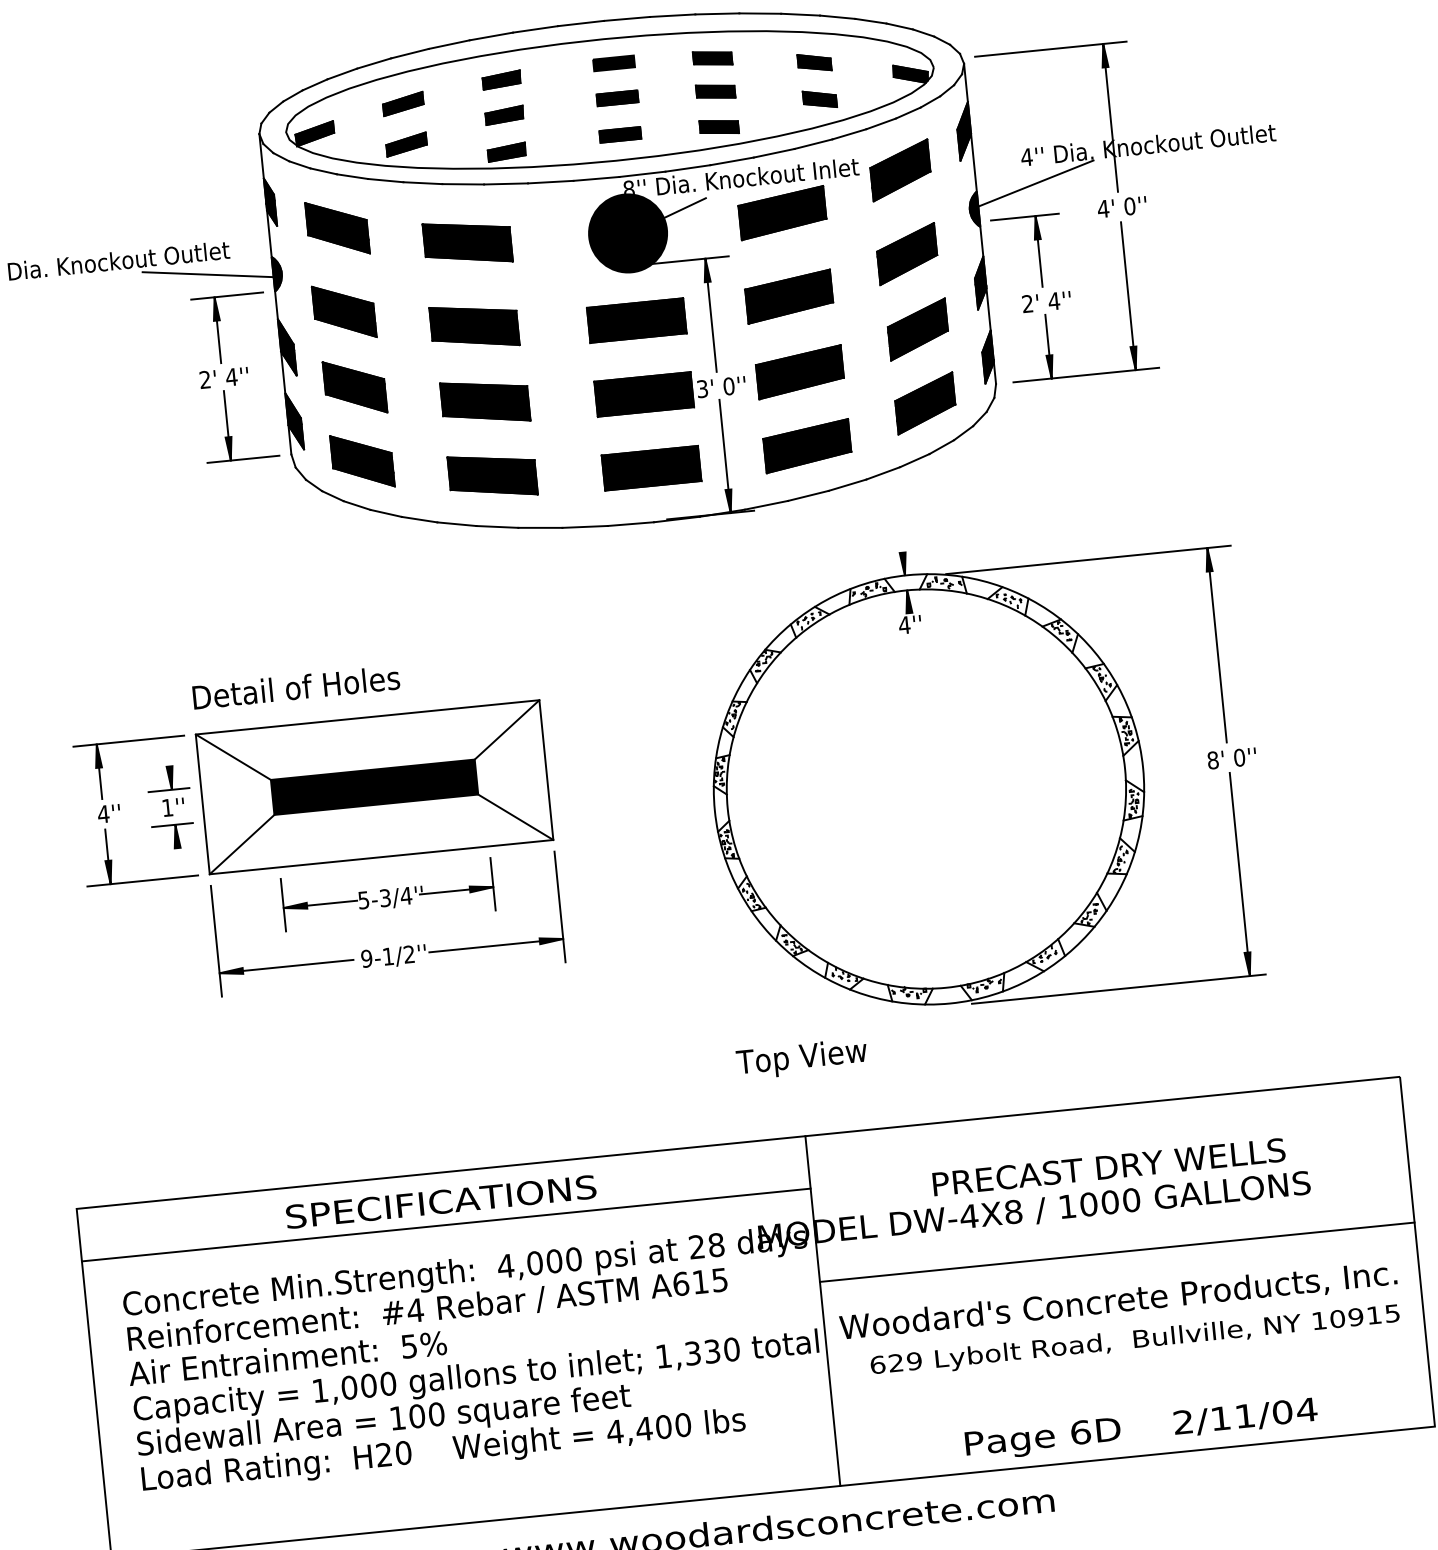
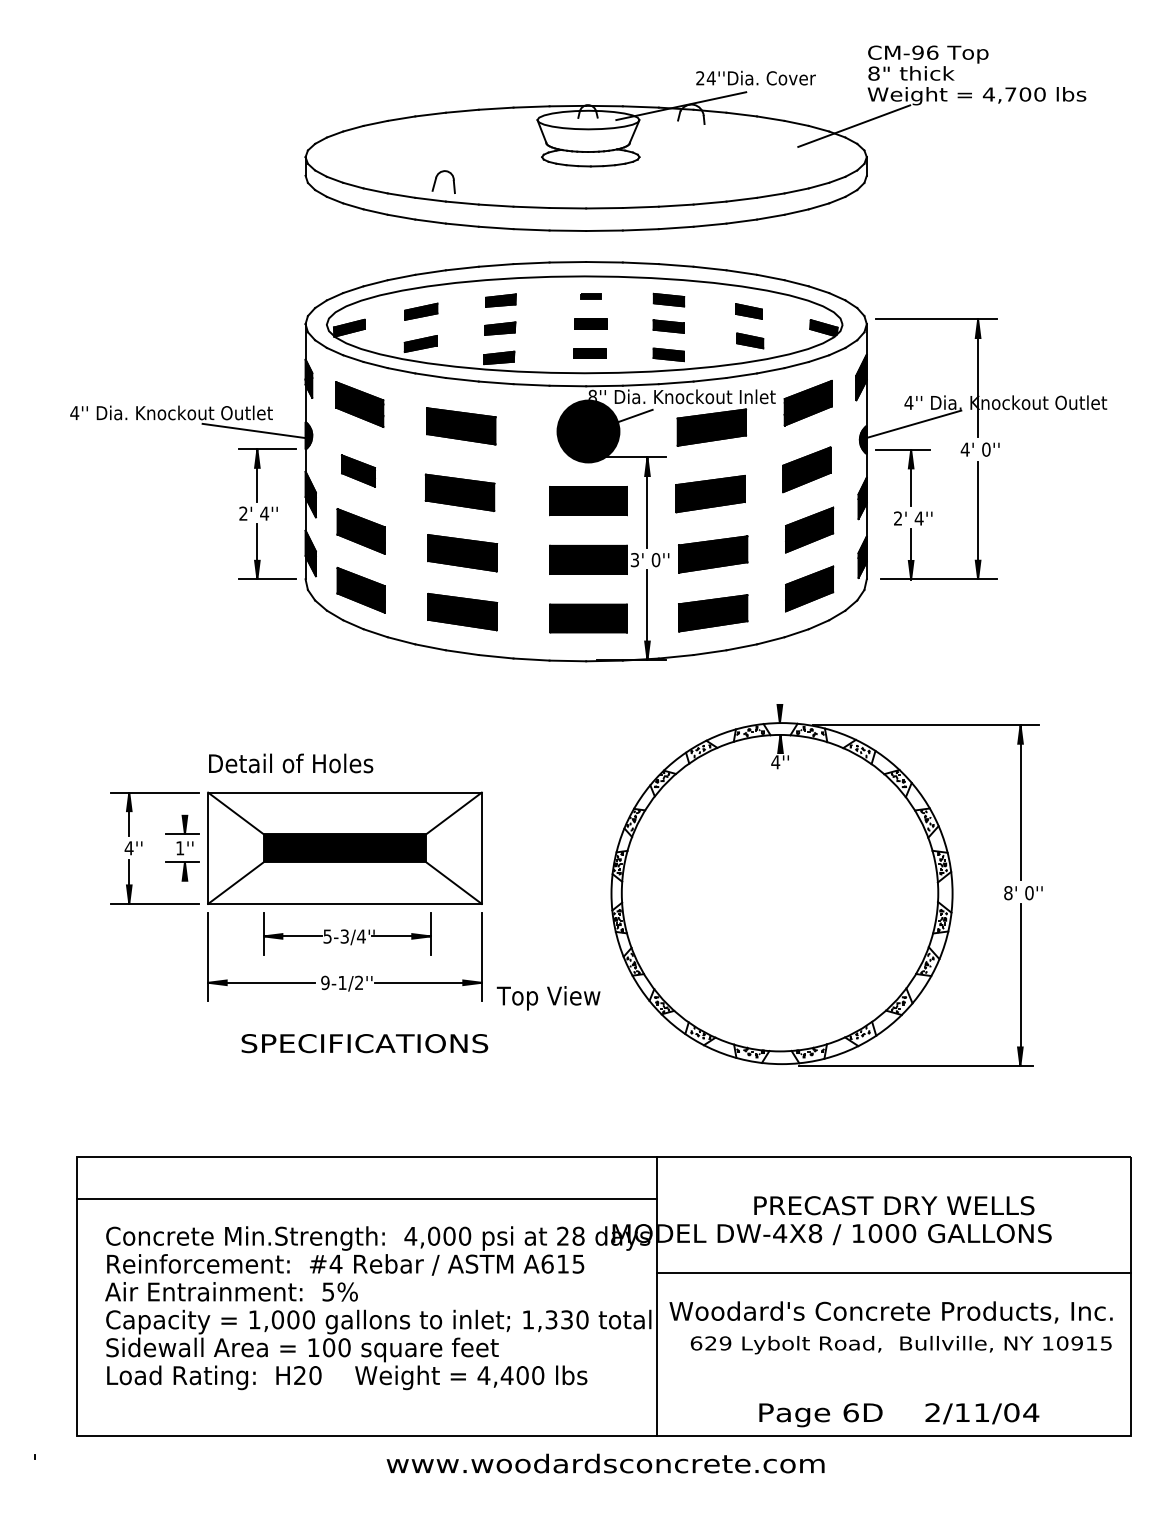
part: (613, 63) -> (590, 296), size x0.6
part: (344, 311) -> (358, 470), size x0.7
text: (801, 1059) -> (548, 998), moved
text: (440, 1201) -> (364, 1043), moved

